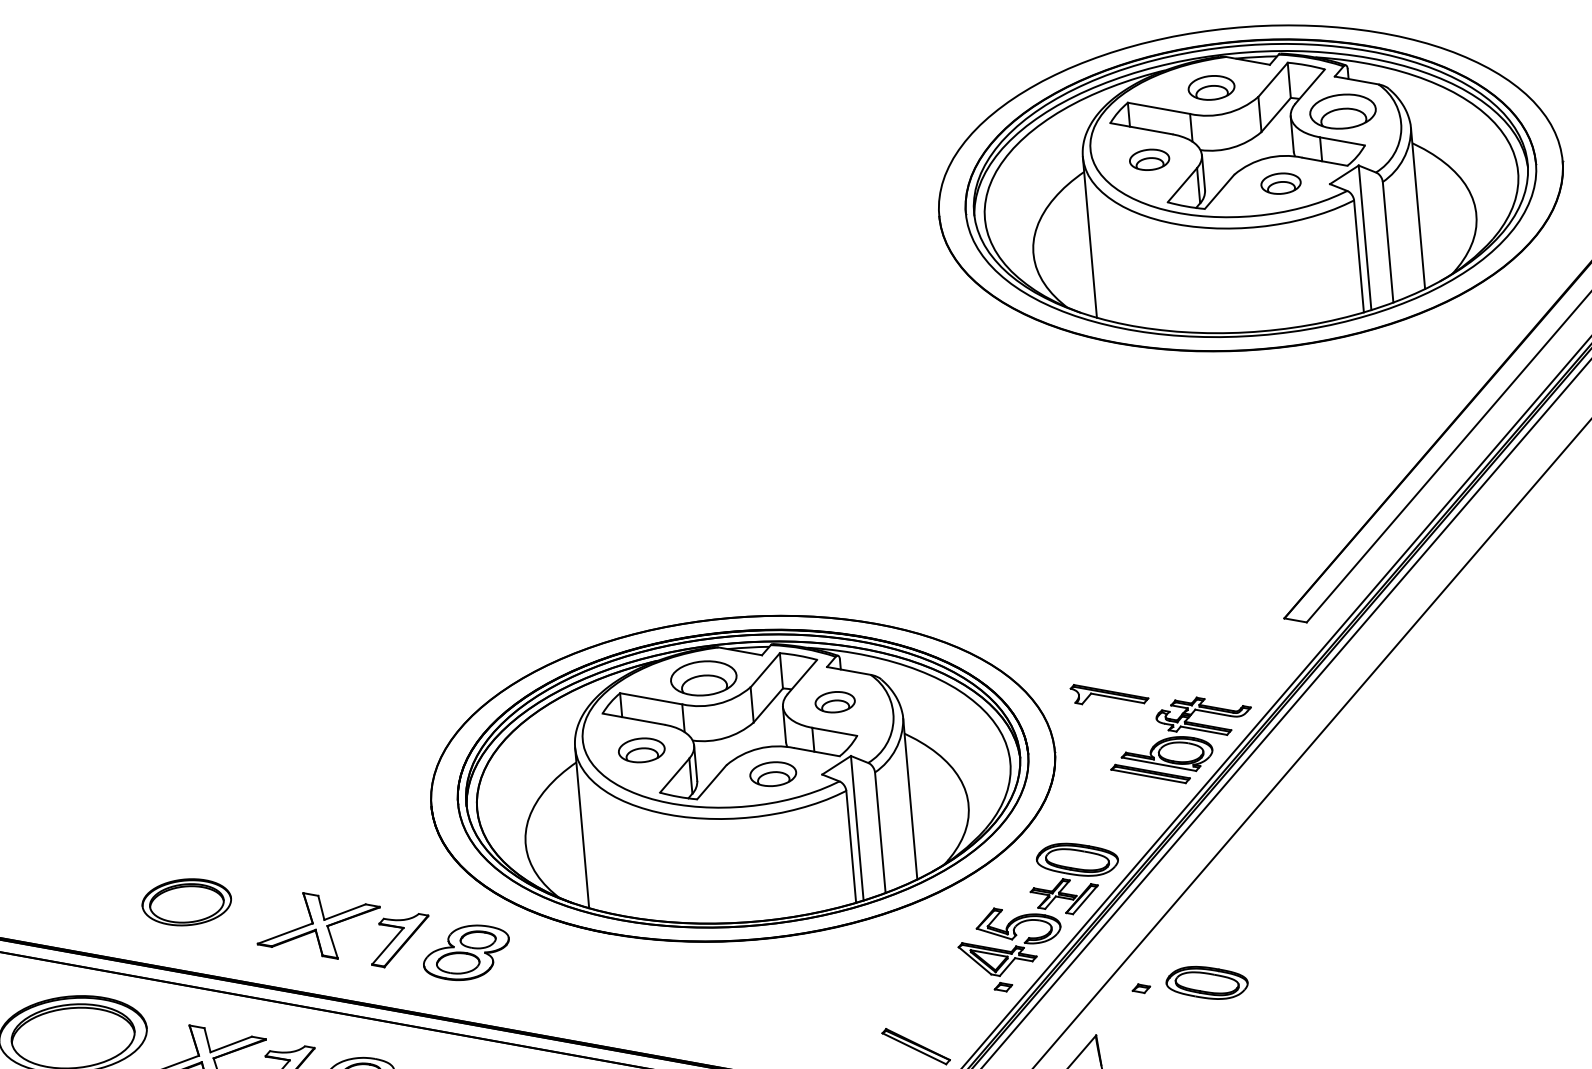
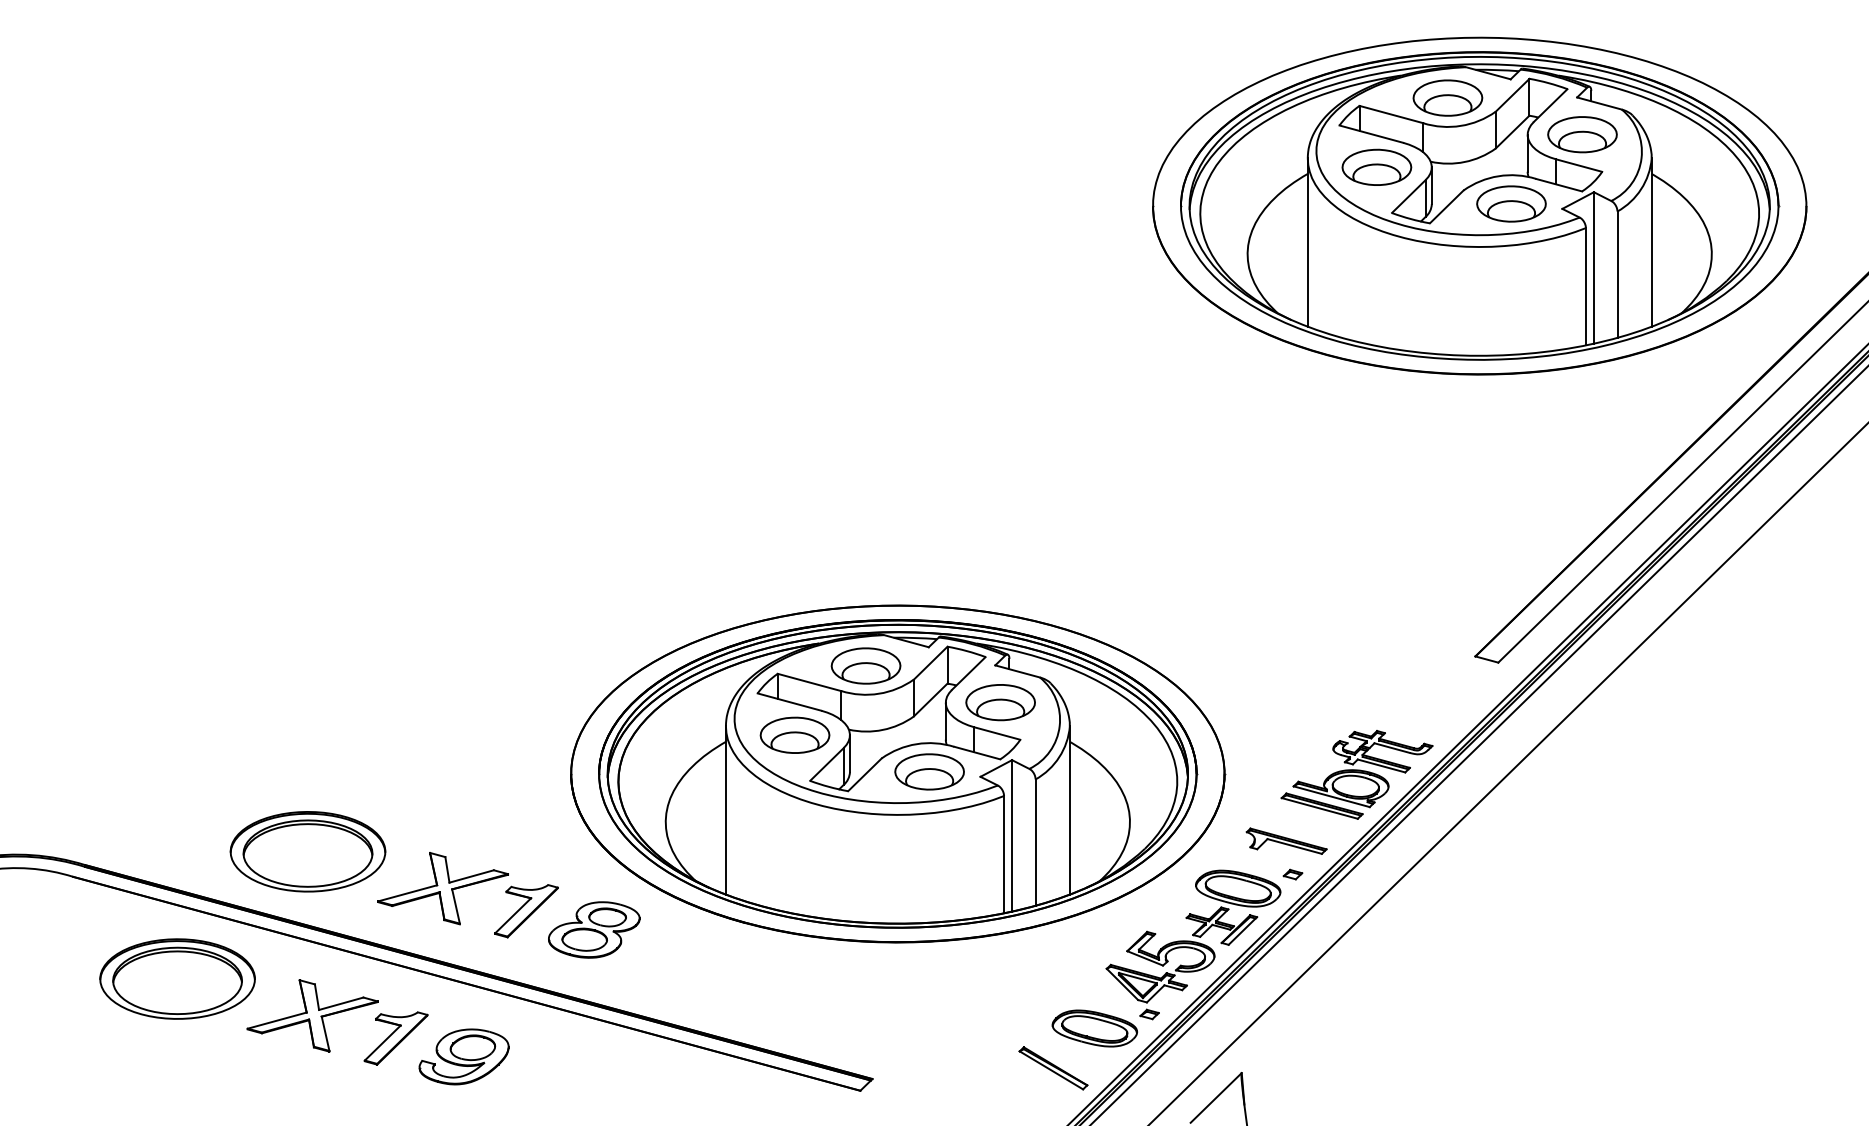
part: (1211, 87) -> (1447, 97), size x1.43
part: (1149, 159) -> (1376, 166), size x1.67
part: (1281, 183) -> (1511, 203), size x1.67
part: (1109, 693) -> (1286, 840), moved
part: (835, 701) -> (1000, 702), size x1.67
part: (641, 749) -> (794, 734), size x1.43
part: (773, 773) -> (929, 771), size x1.43
part: (186, 902) -> (307, 851), size x1.67
part: (1206, 982) -> (1094, 1028), moved
part: (1140, 988) -> (1292, 874), moved

